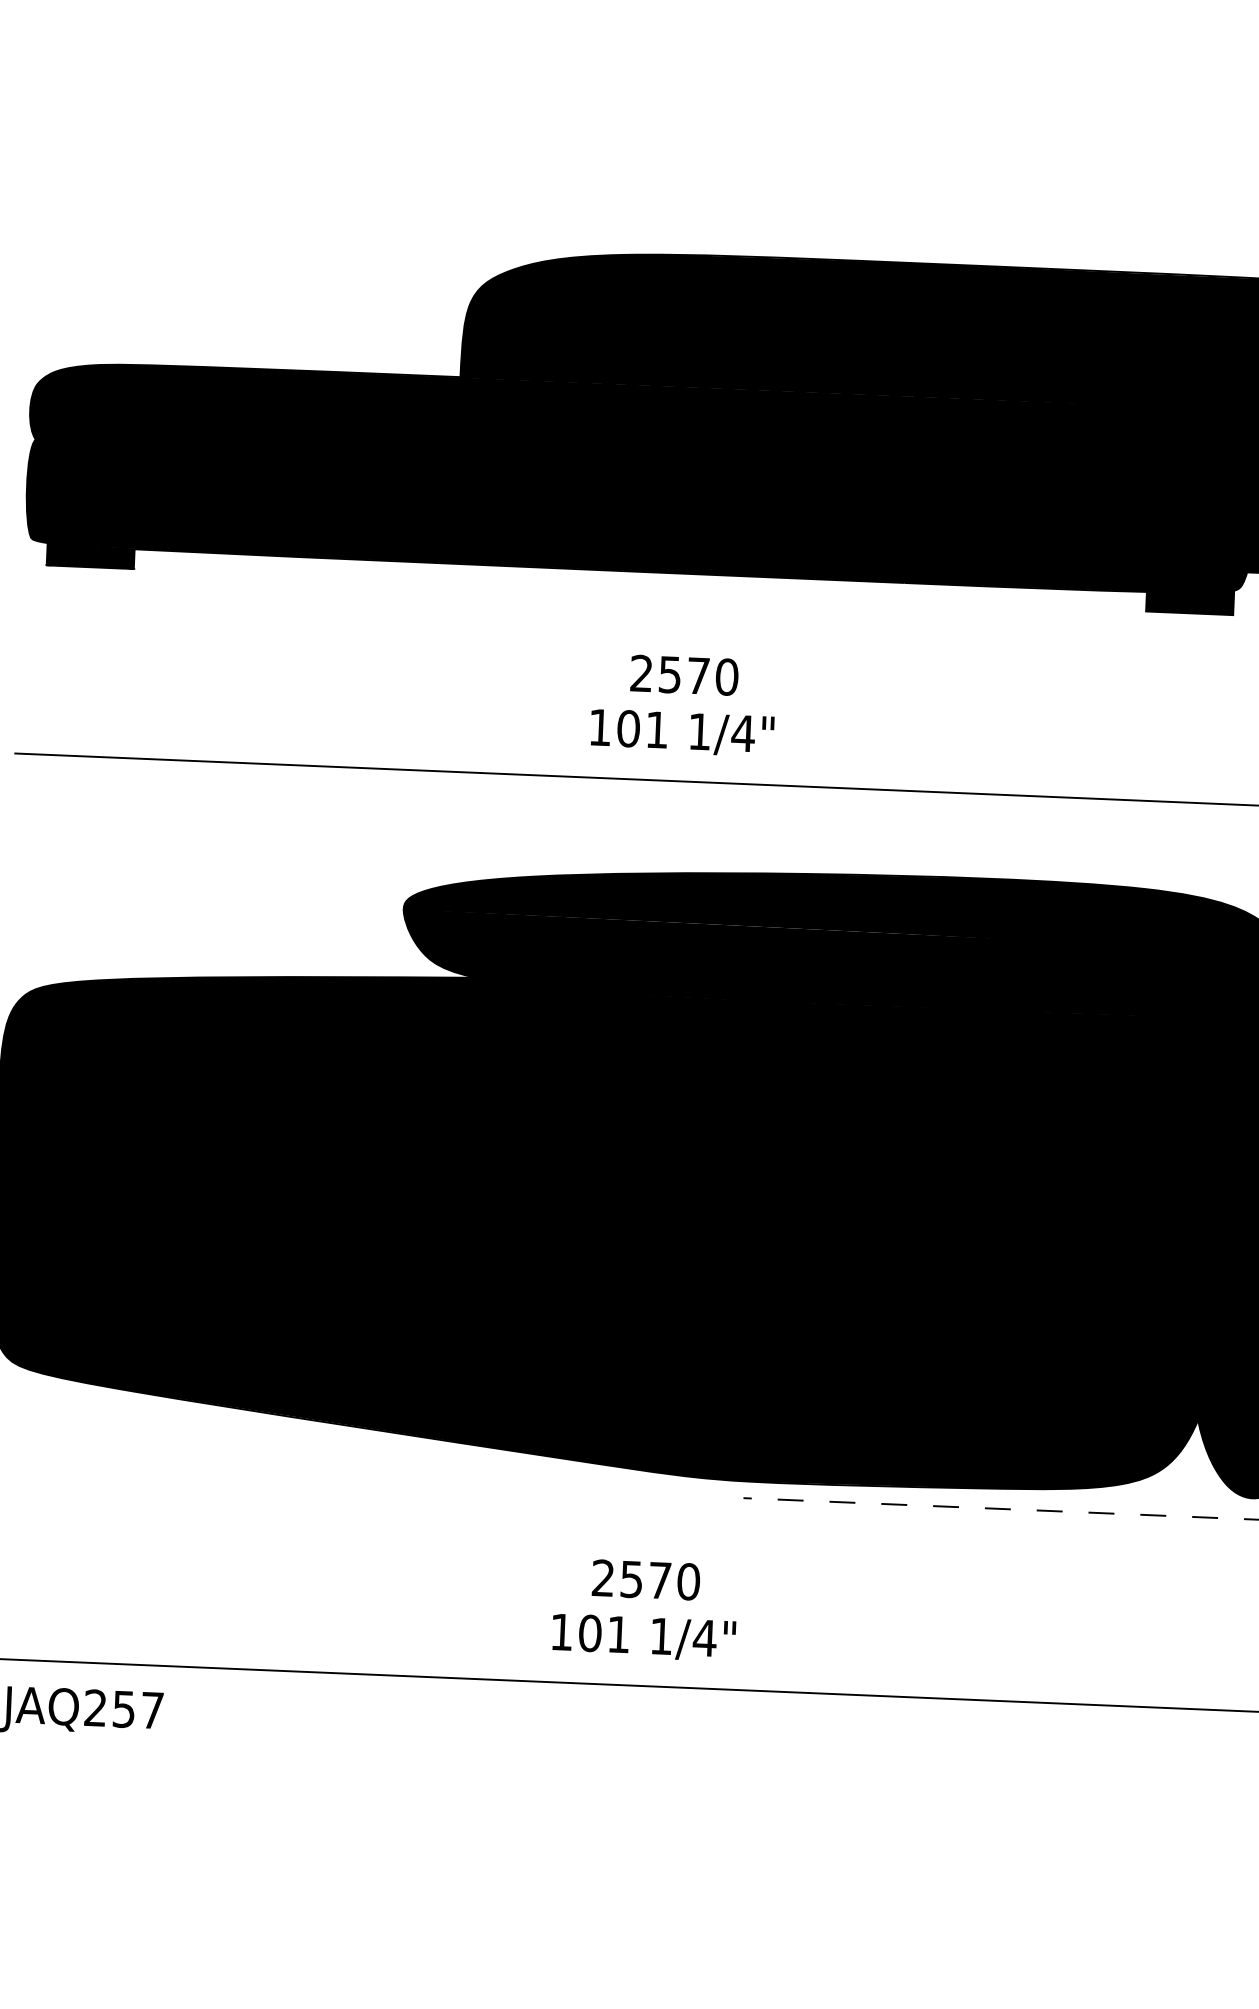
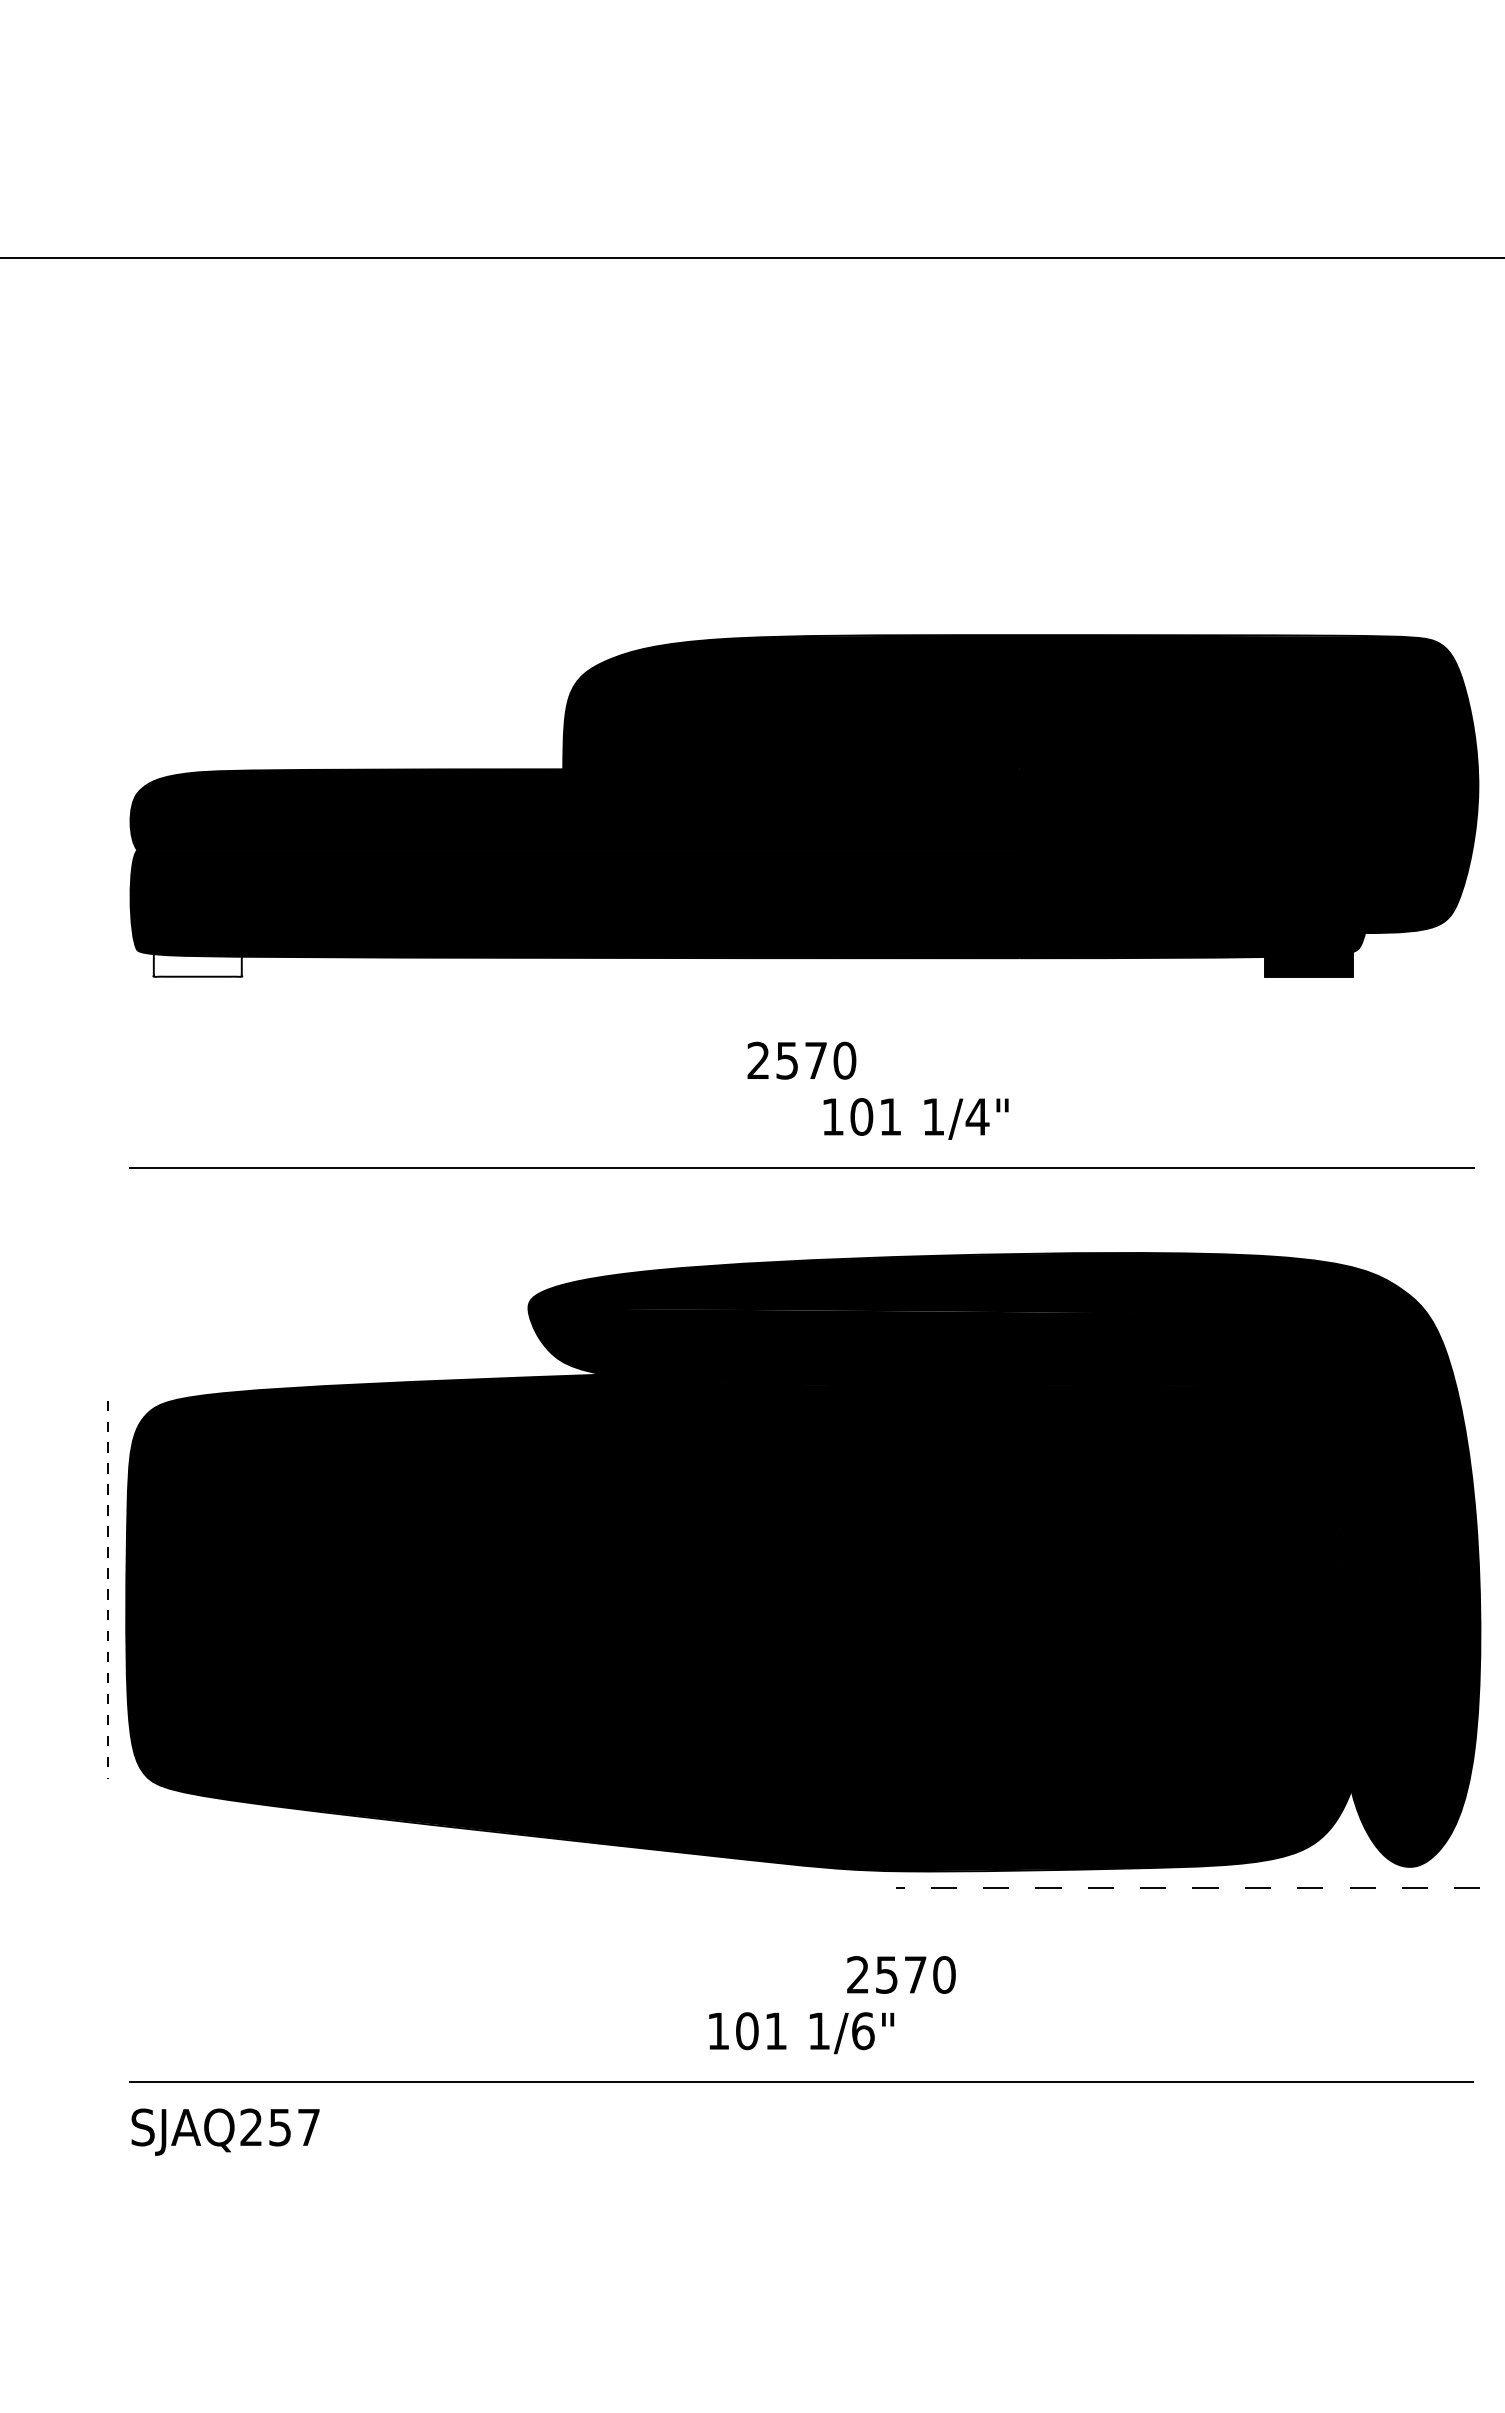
fill: (90, 556) -> (197, 965), removed
text: (681, 732) -> (915, 1118), moved
text: (646, 1579) -> (901, 1974), moved
text: (705, 1638) -> (863, 2031), 1/4" -> 1/6"

